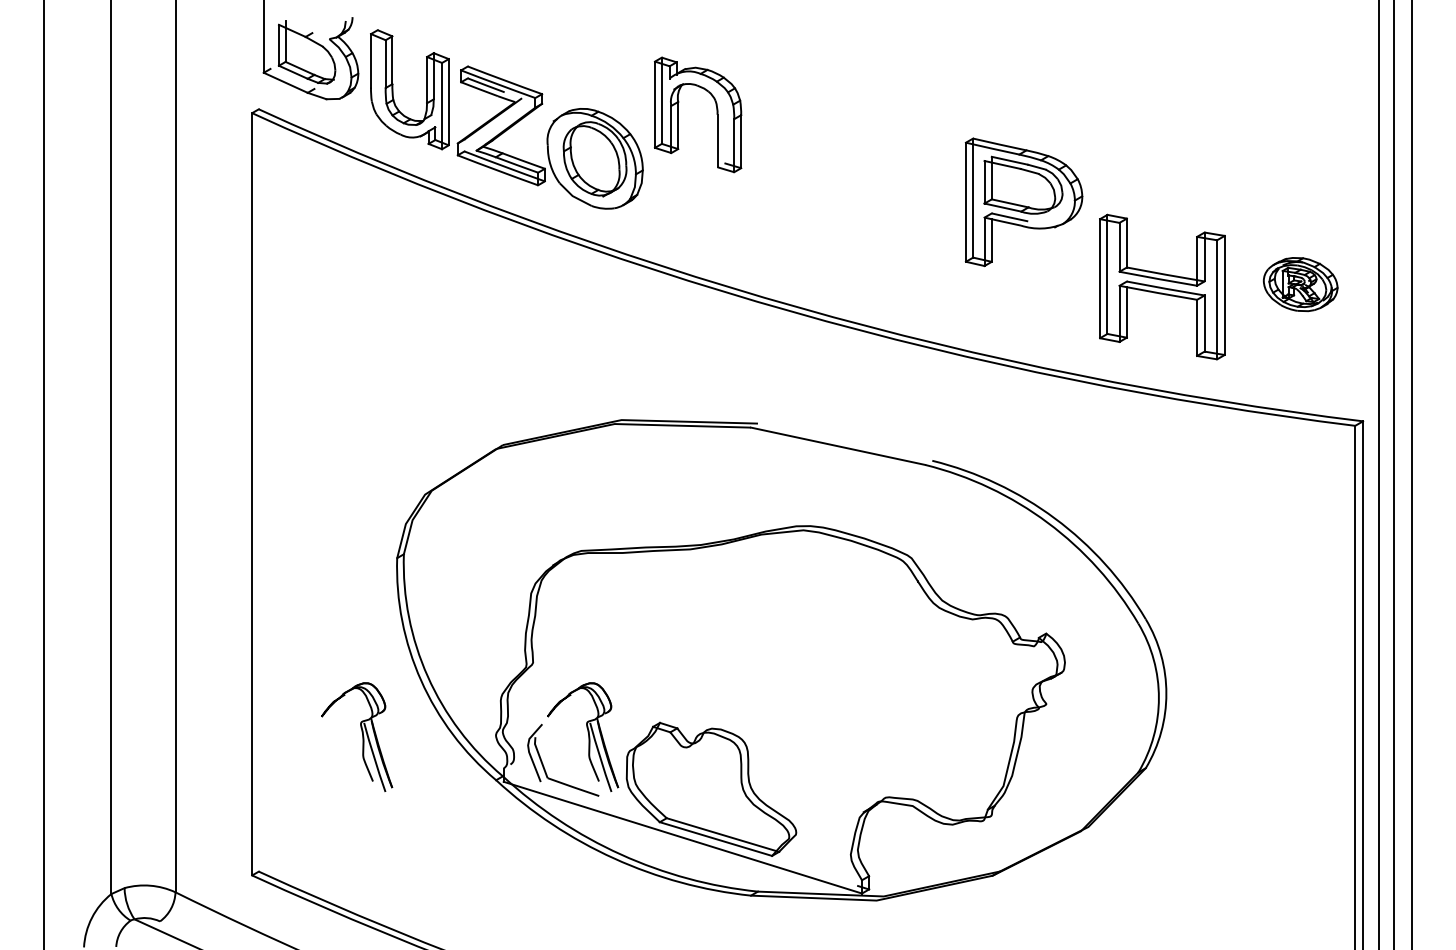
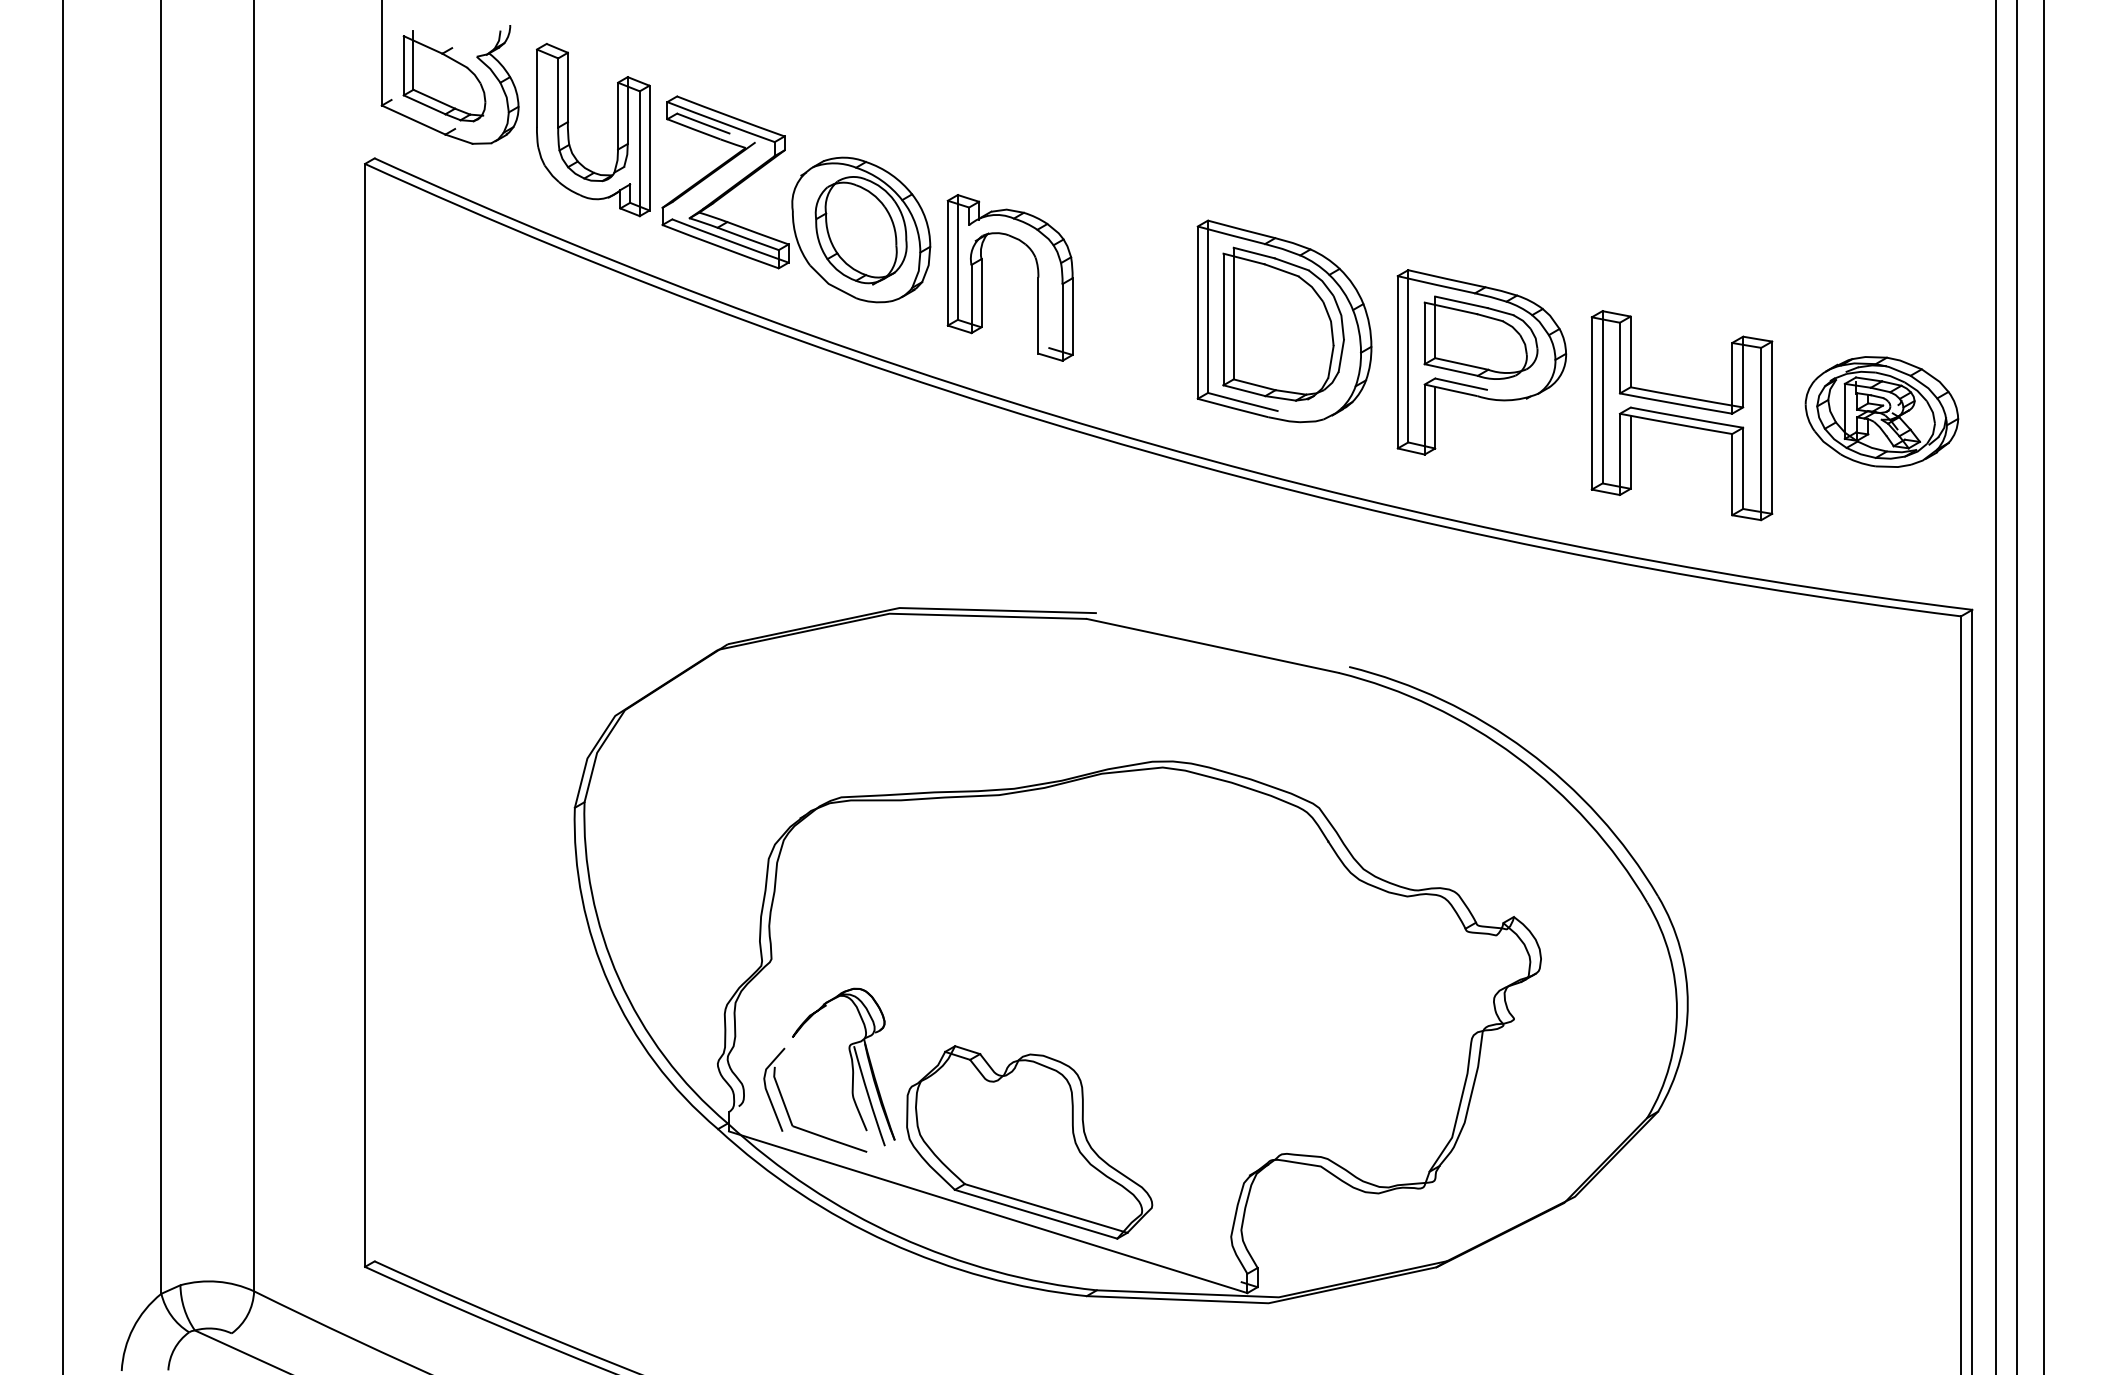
part: (716, 114) -> (1036, 277), moved
part: (1023, 202) -> (1481, 362), moved
part: (887, 221) -> (1284, 320), added
part: (1300, 284) -> (1881, 411), size x1.43
part: (357, 736) -> (517, 1065), removed

